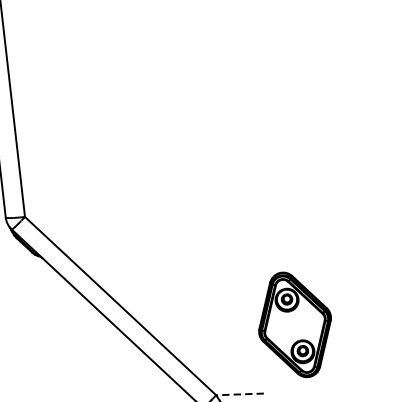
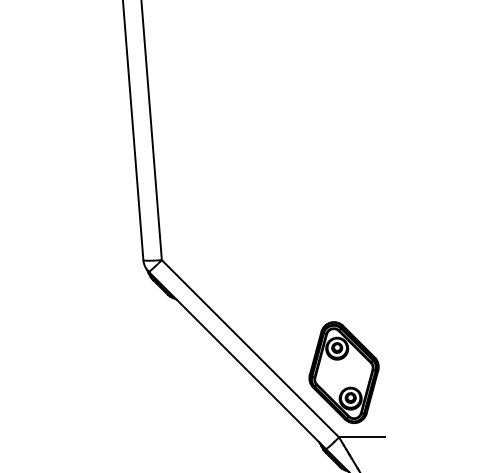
part: (294, 324) -> (343, 372), moved
line: (239, 394) -> (361, 437), dashed -> solid

